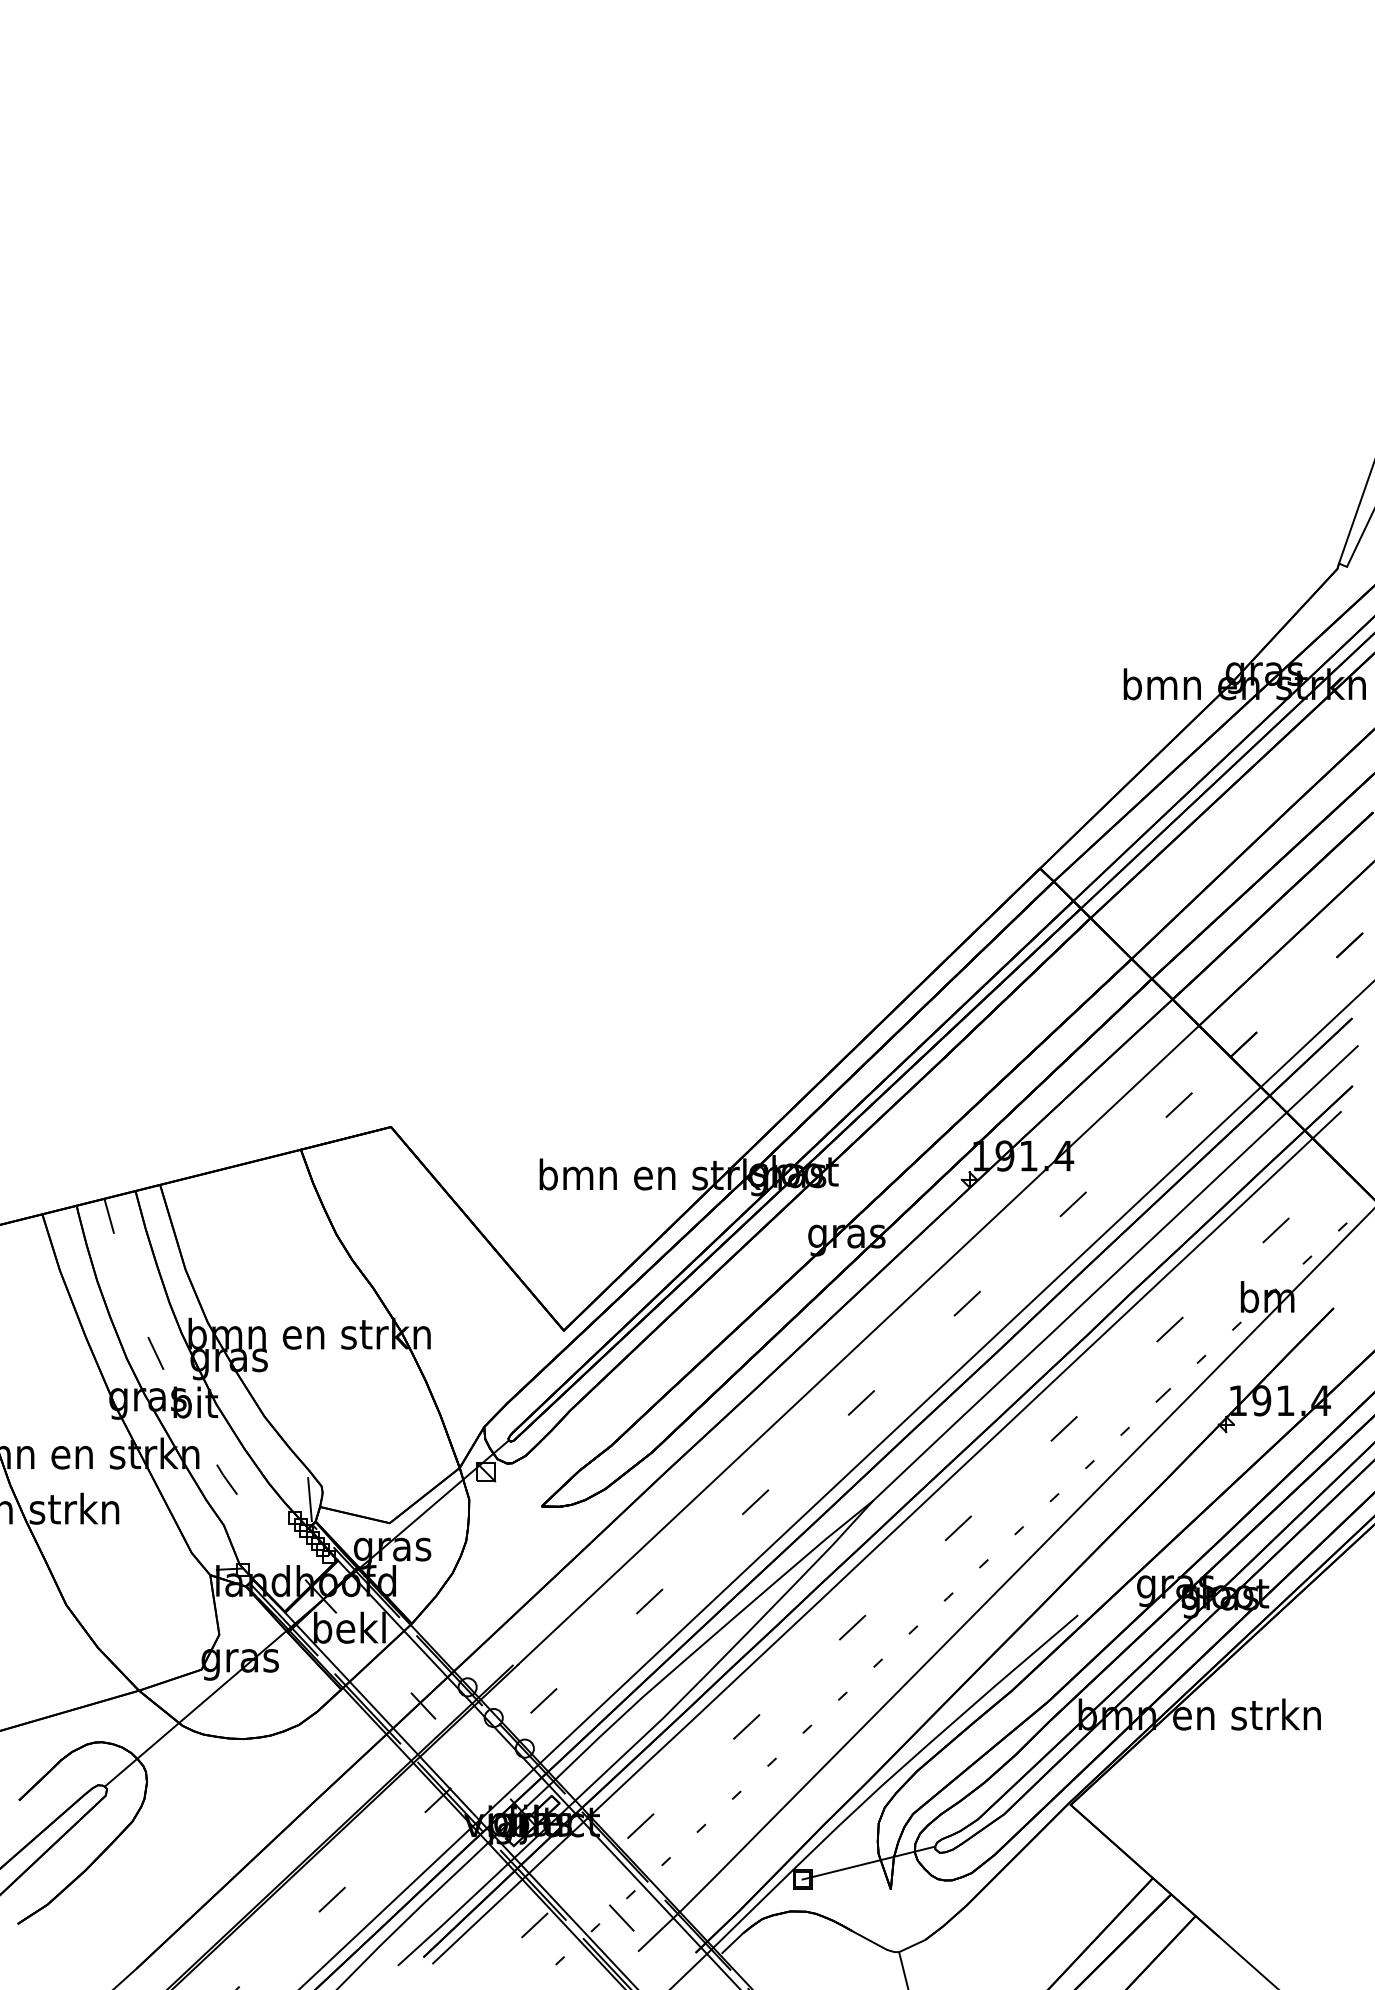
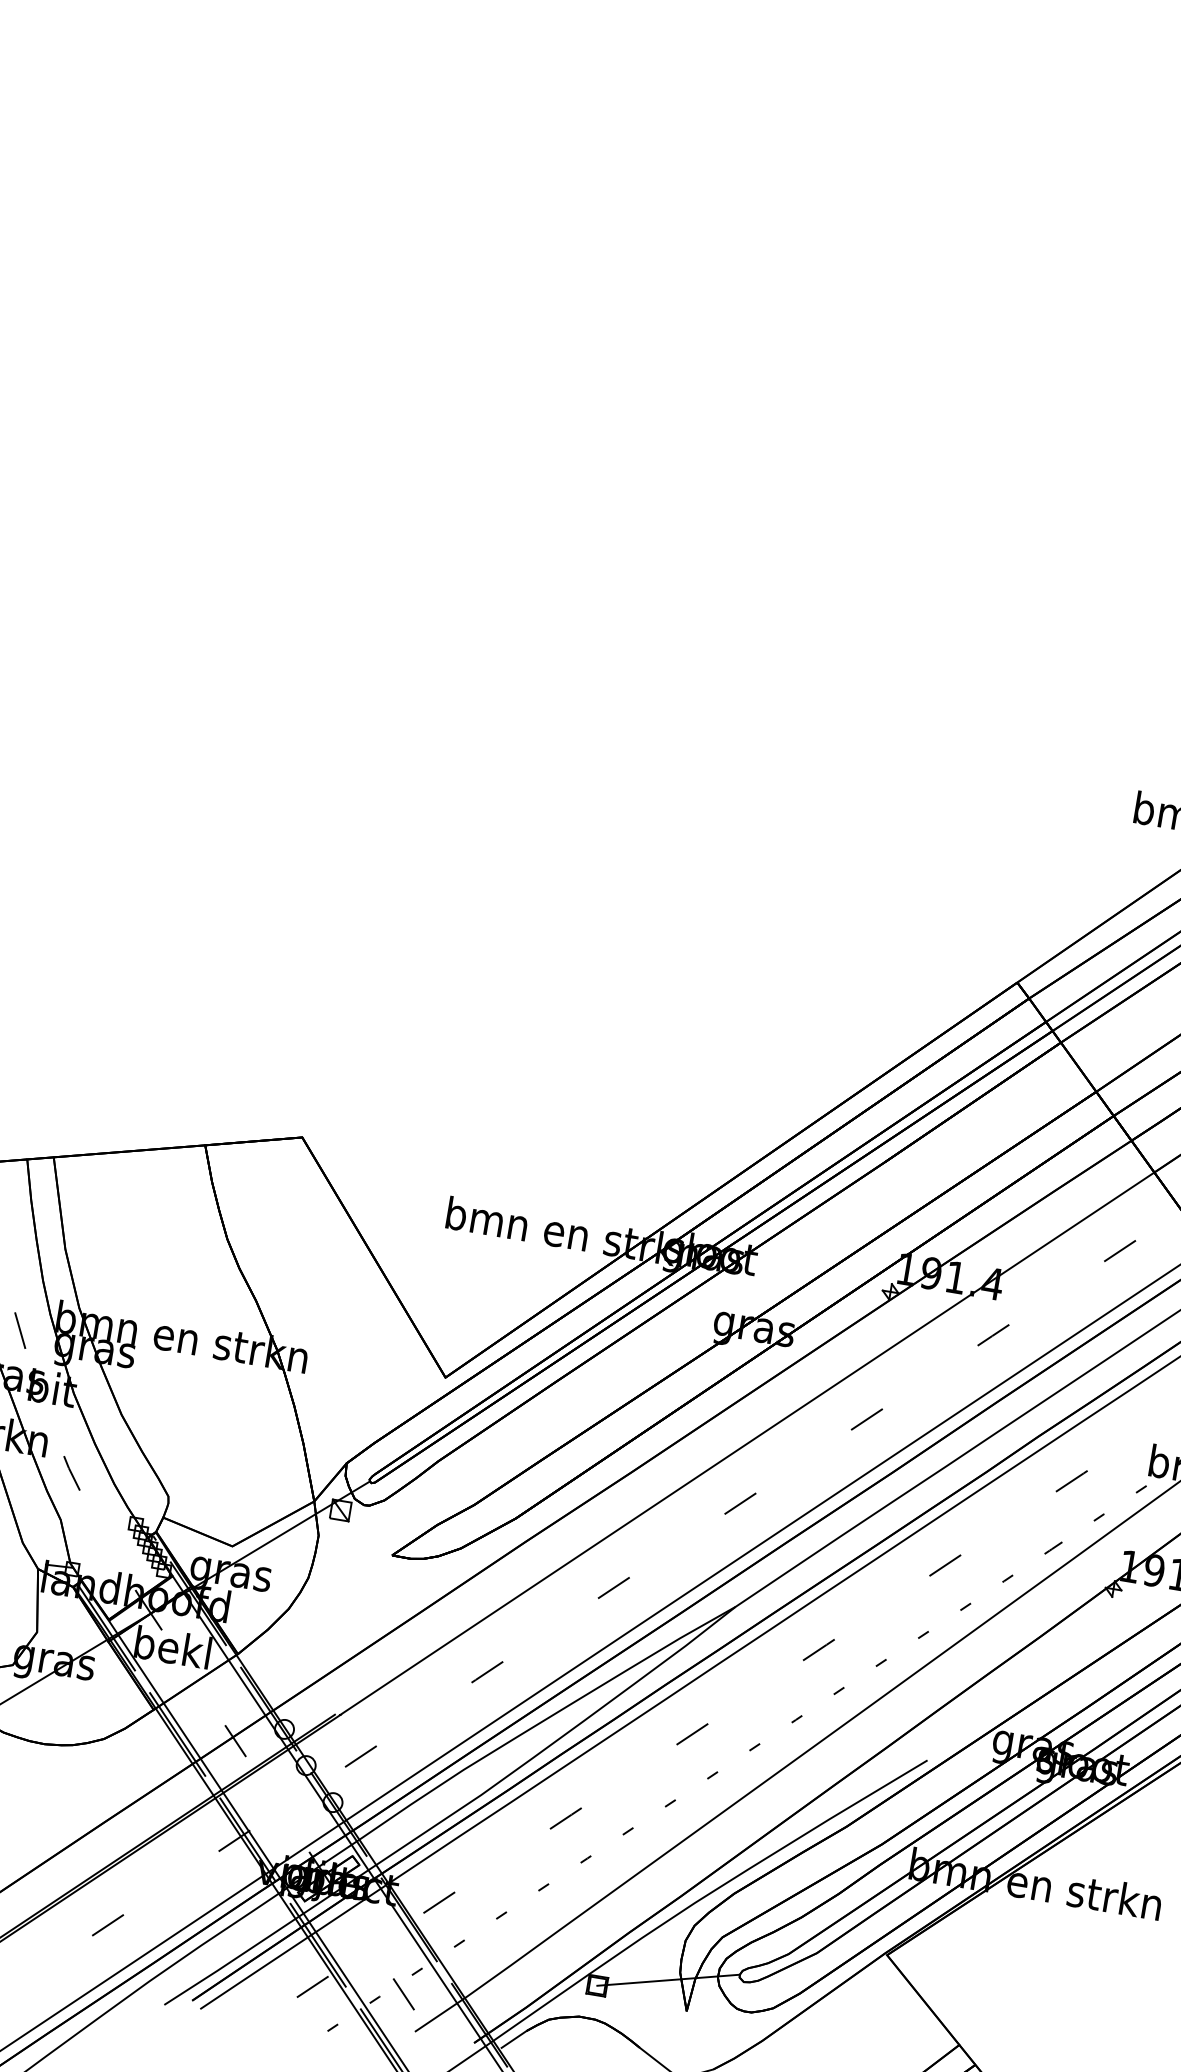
line: (309, 1499) -> (153, 1508), removed

